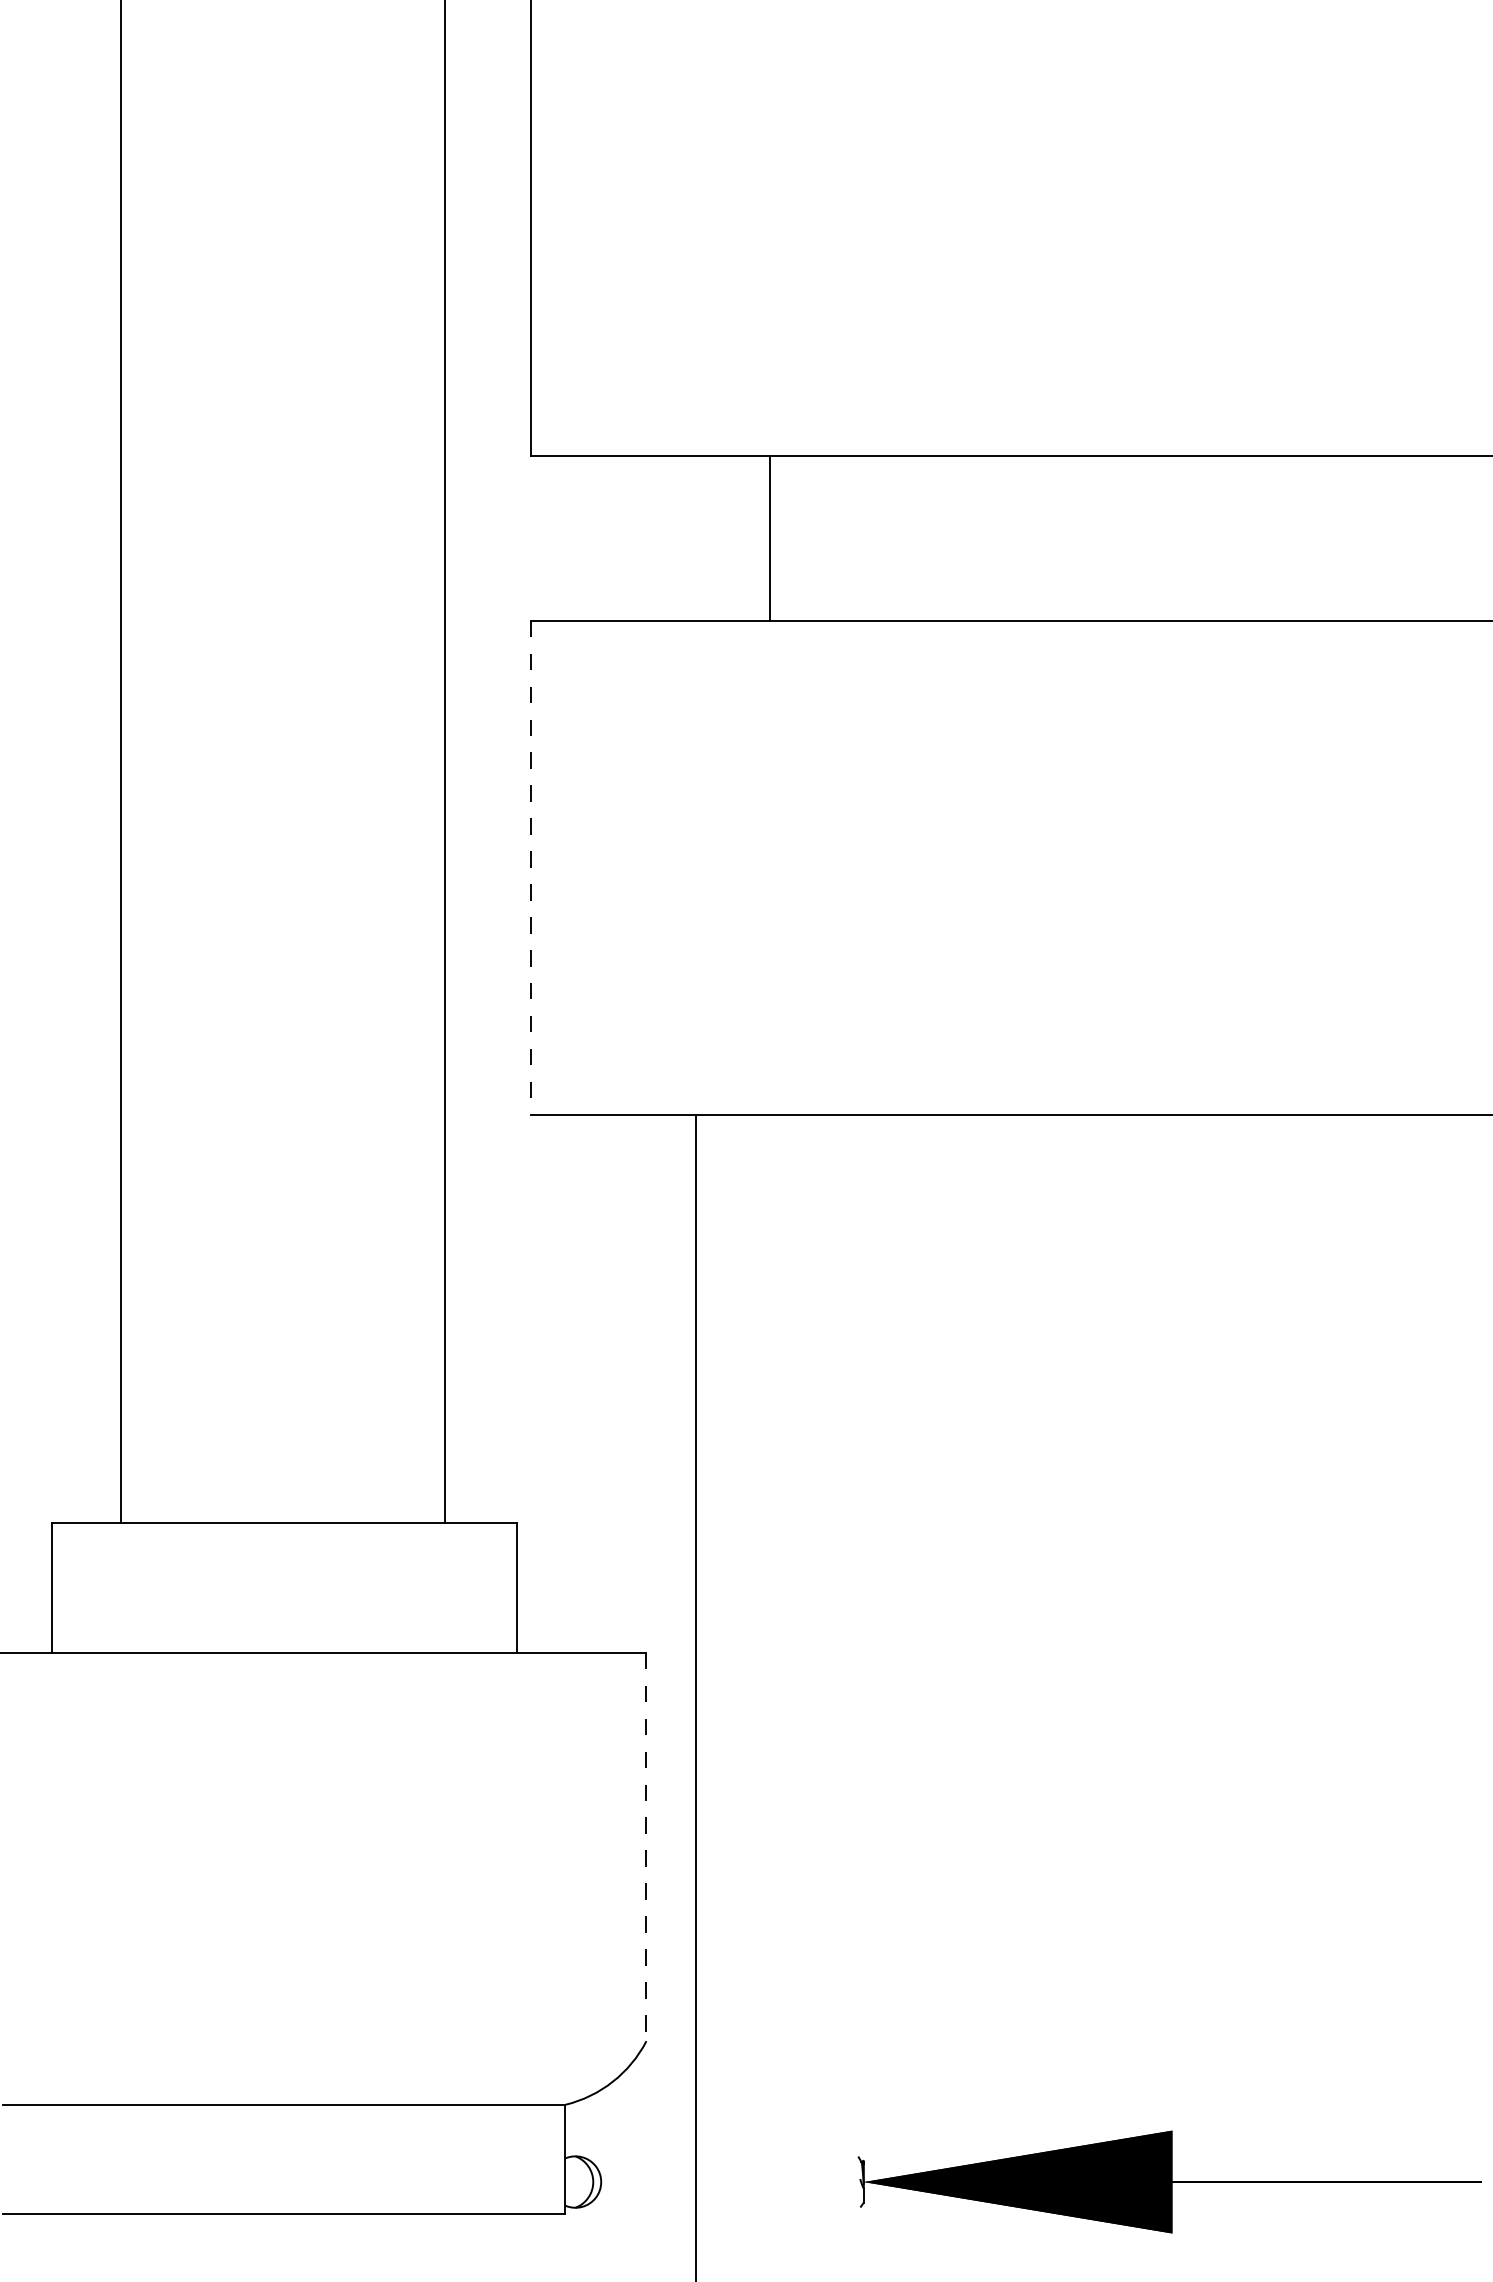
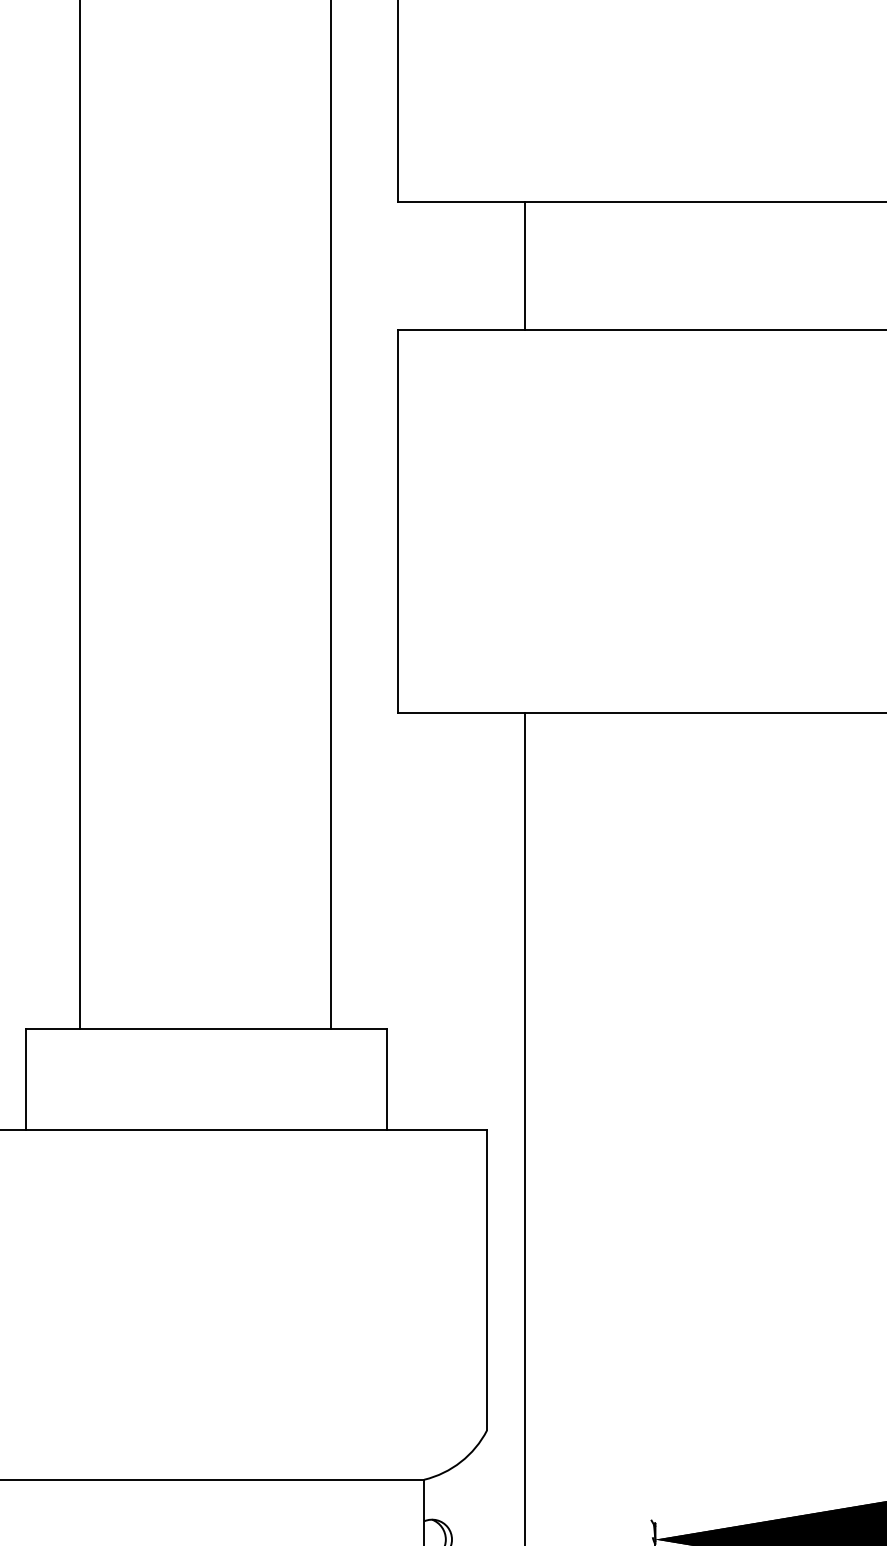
line: (769, 538) -> (525, 266), moved
line: (531, 867) -> (397, 521), dashed -> solid
line: (646, 1847) -> (487, 1280), dashed -> solid

